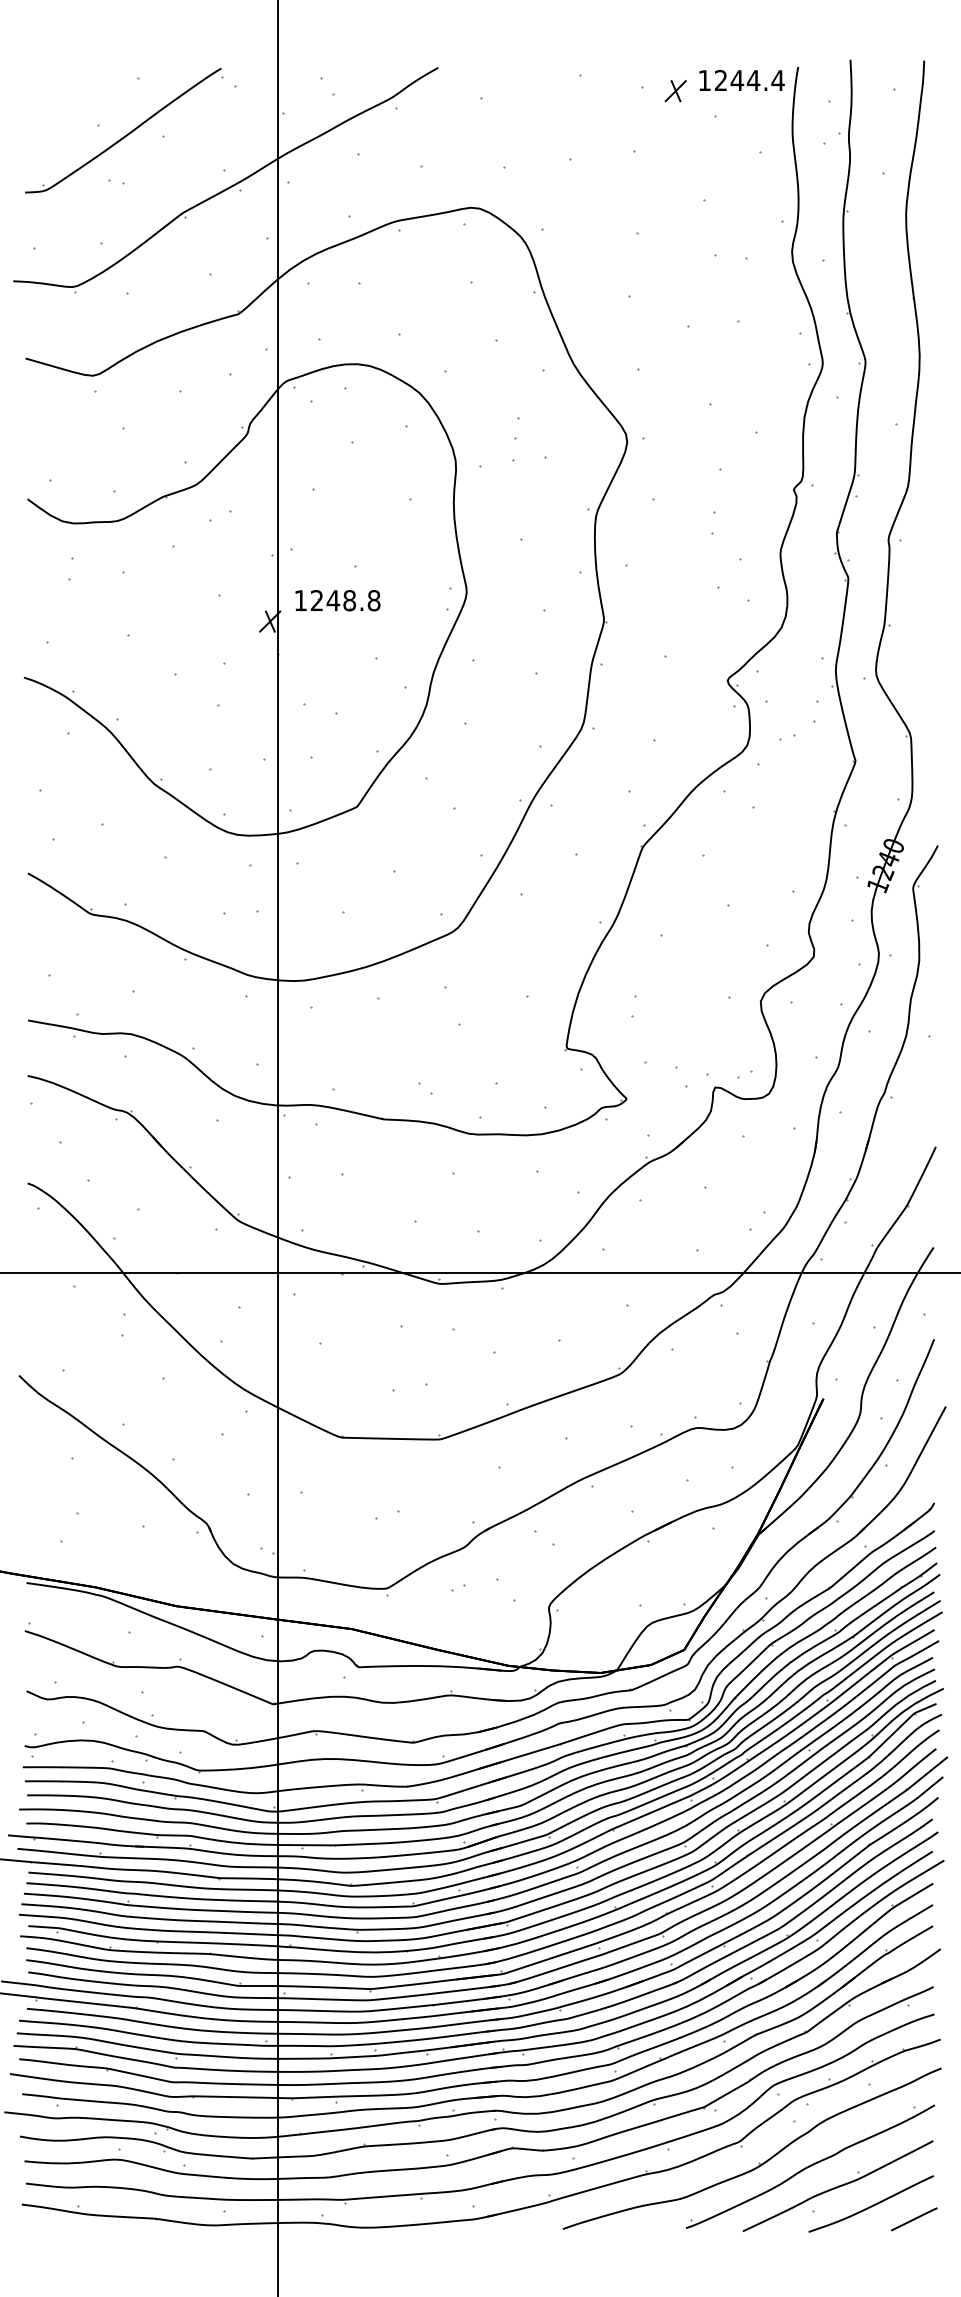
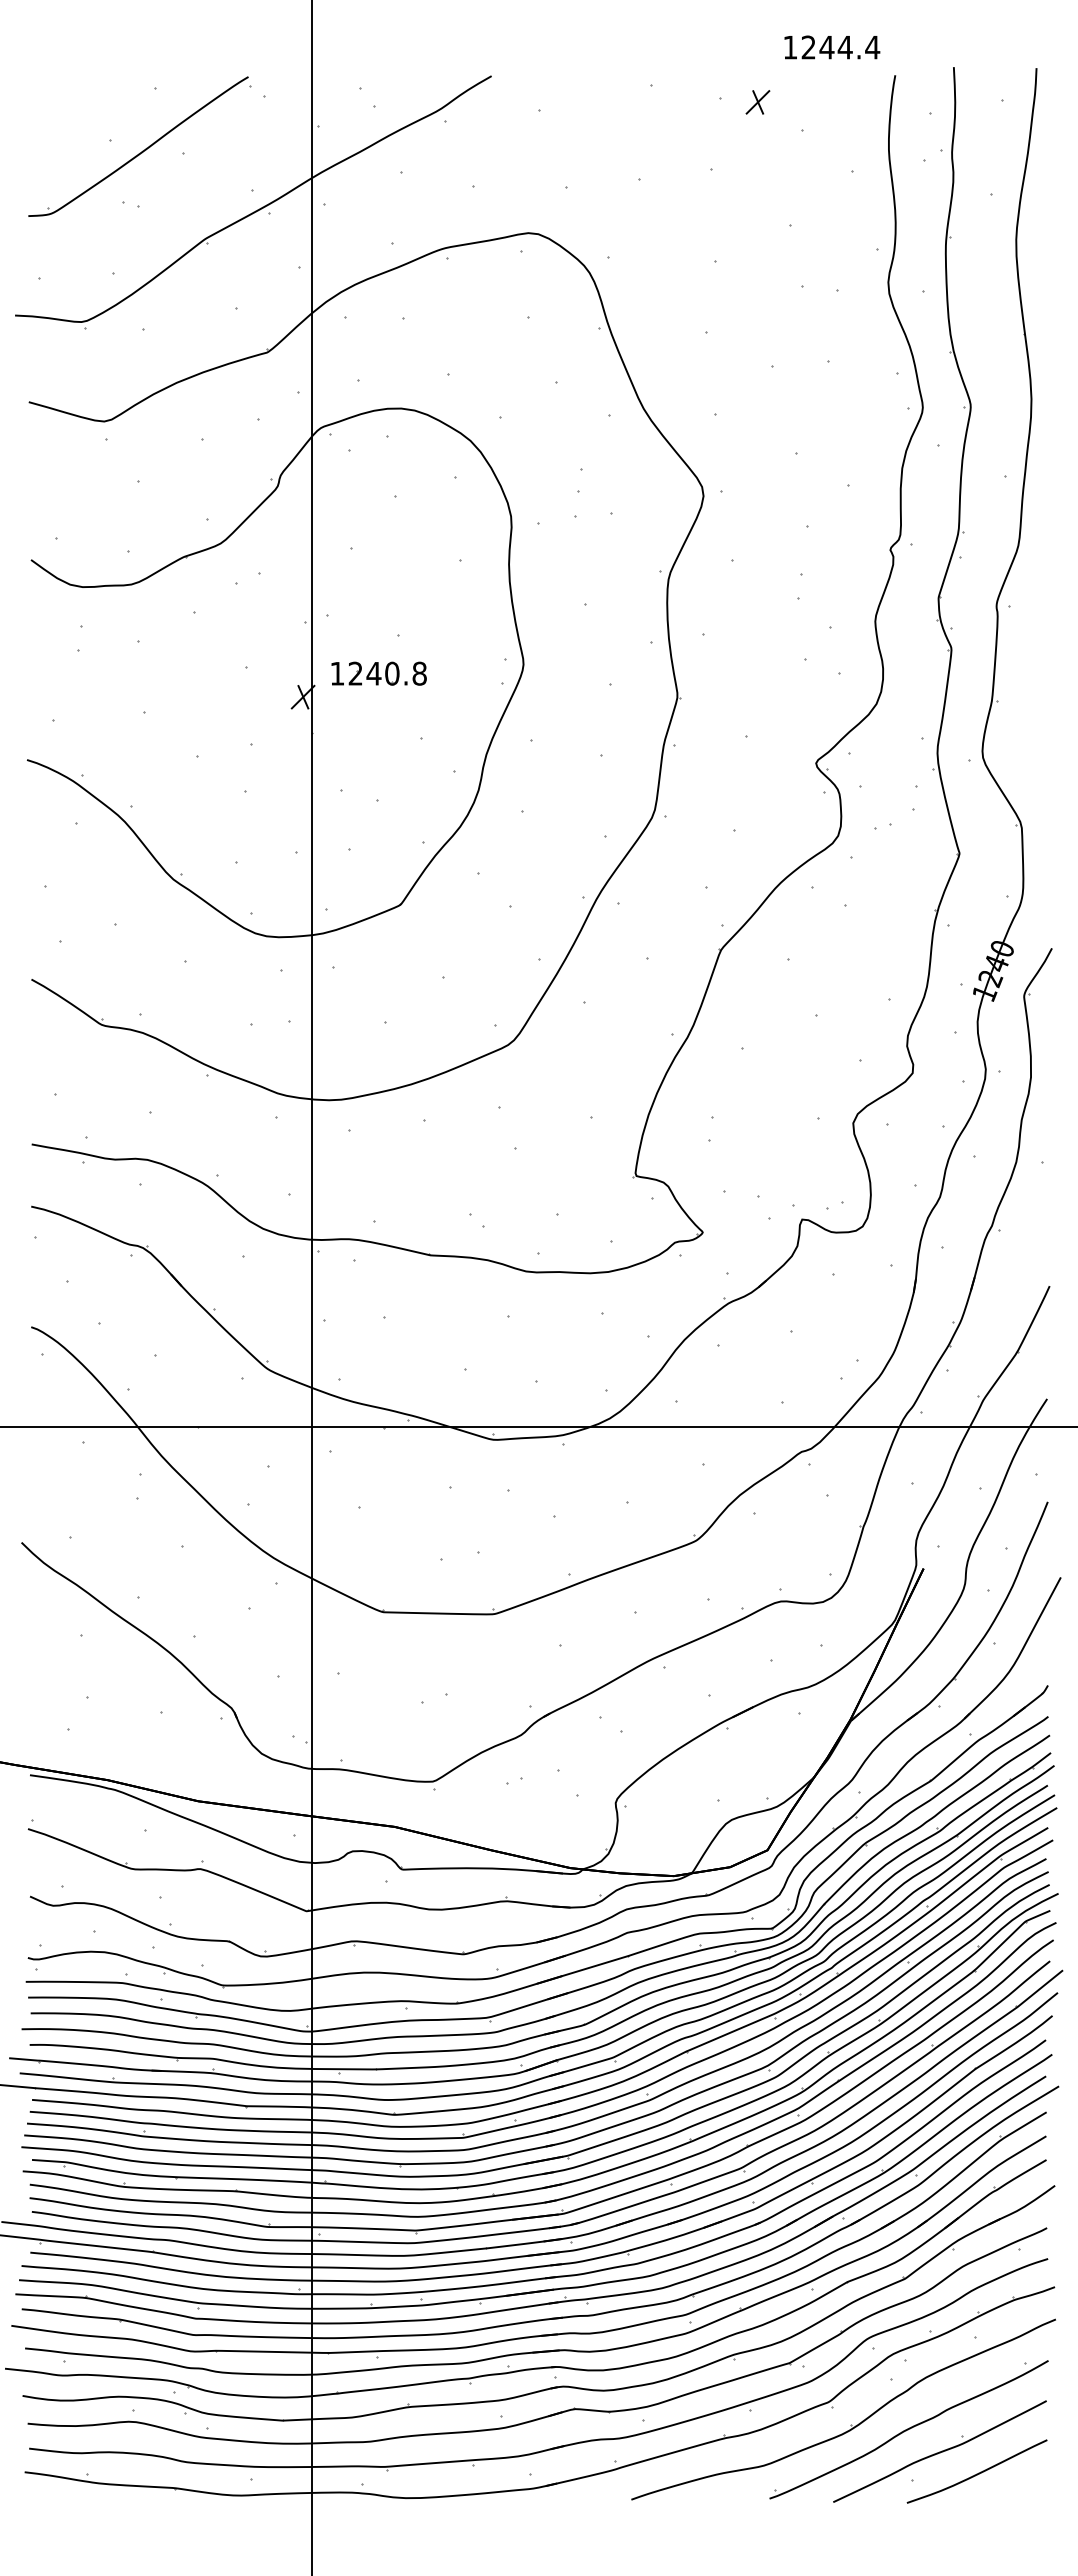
text: (742, 80) -> (832, 47), moved
text: (349, 600) -> (392, 673), 1248.8 -> 1240.8
line: (914, 2219) -> (1025, 2488), removed

